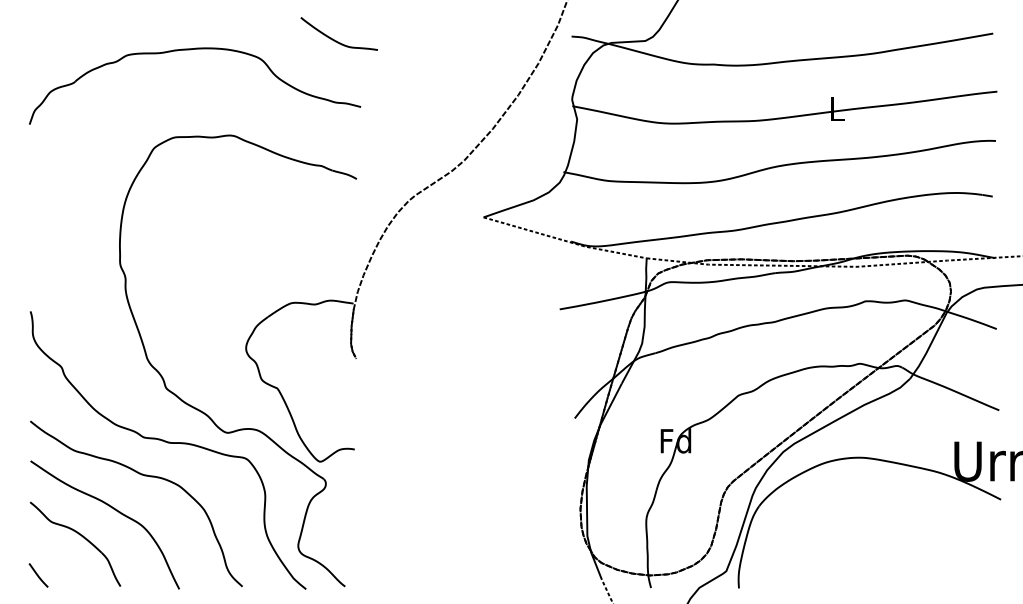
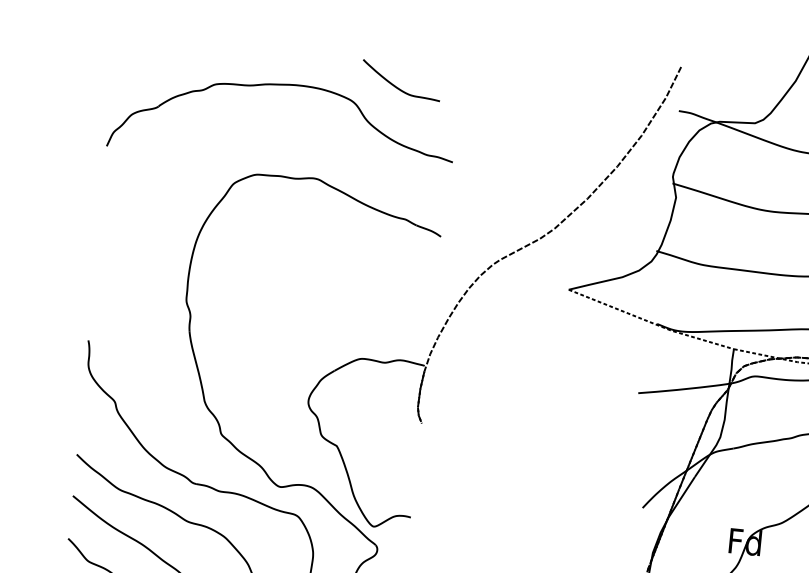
curve: (334, 39) -> (395, 85), moved

